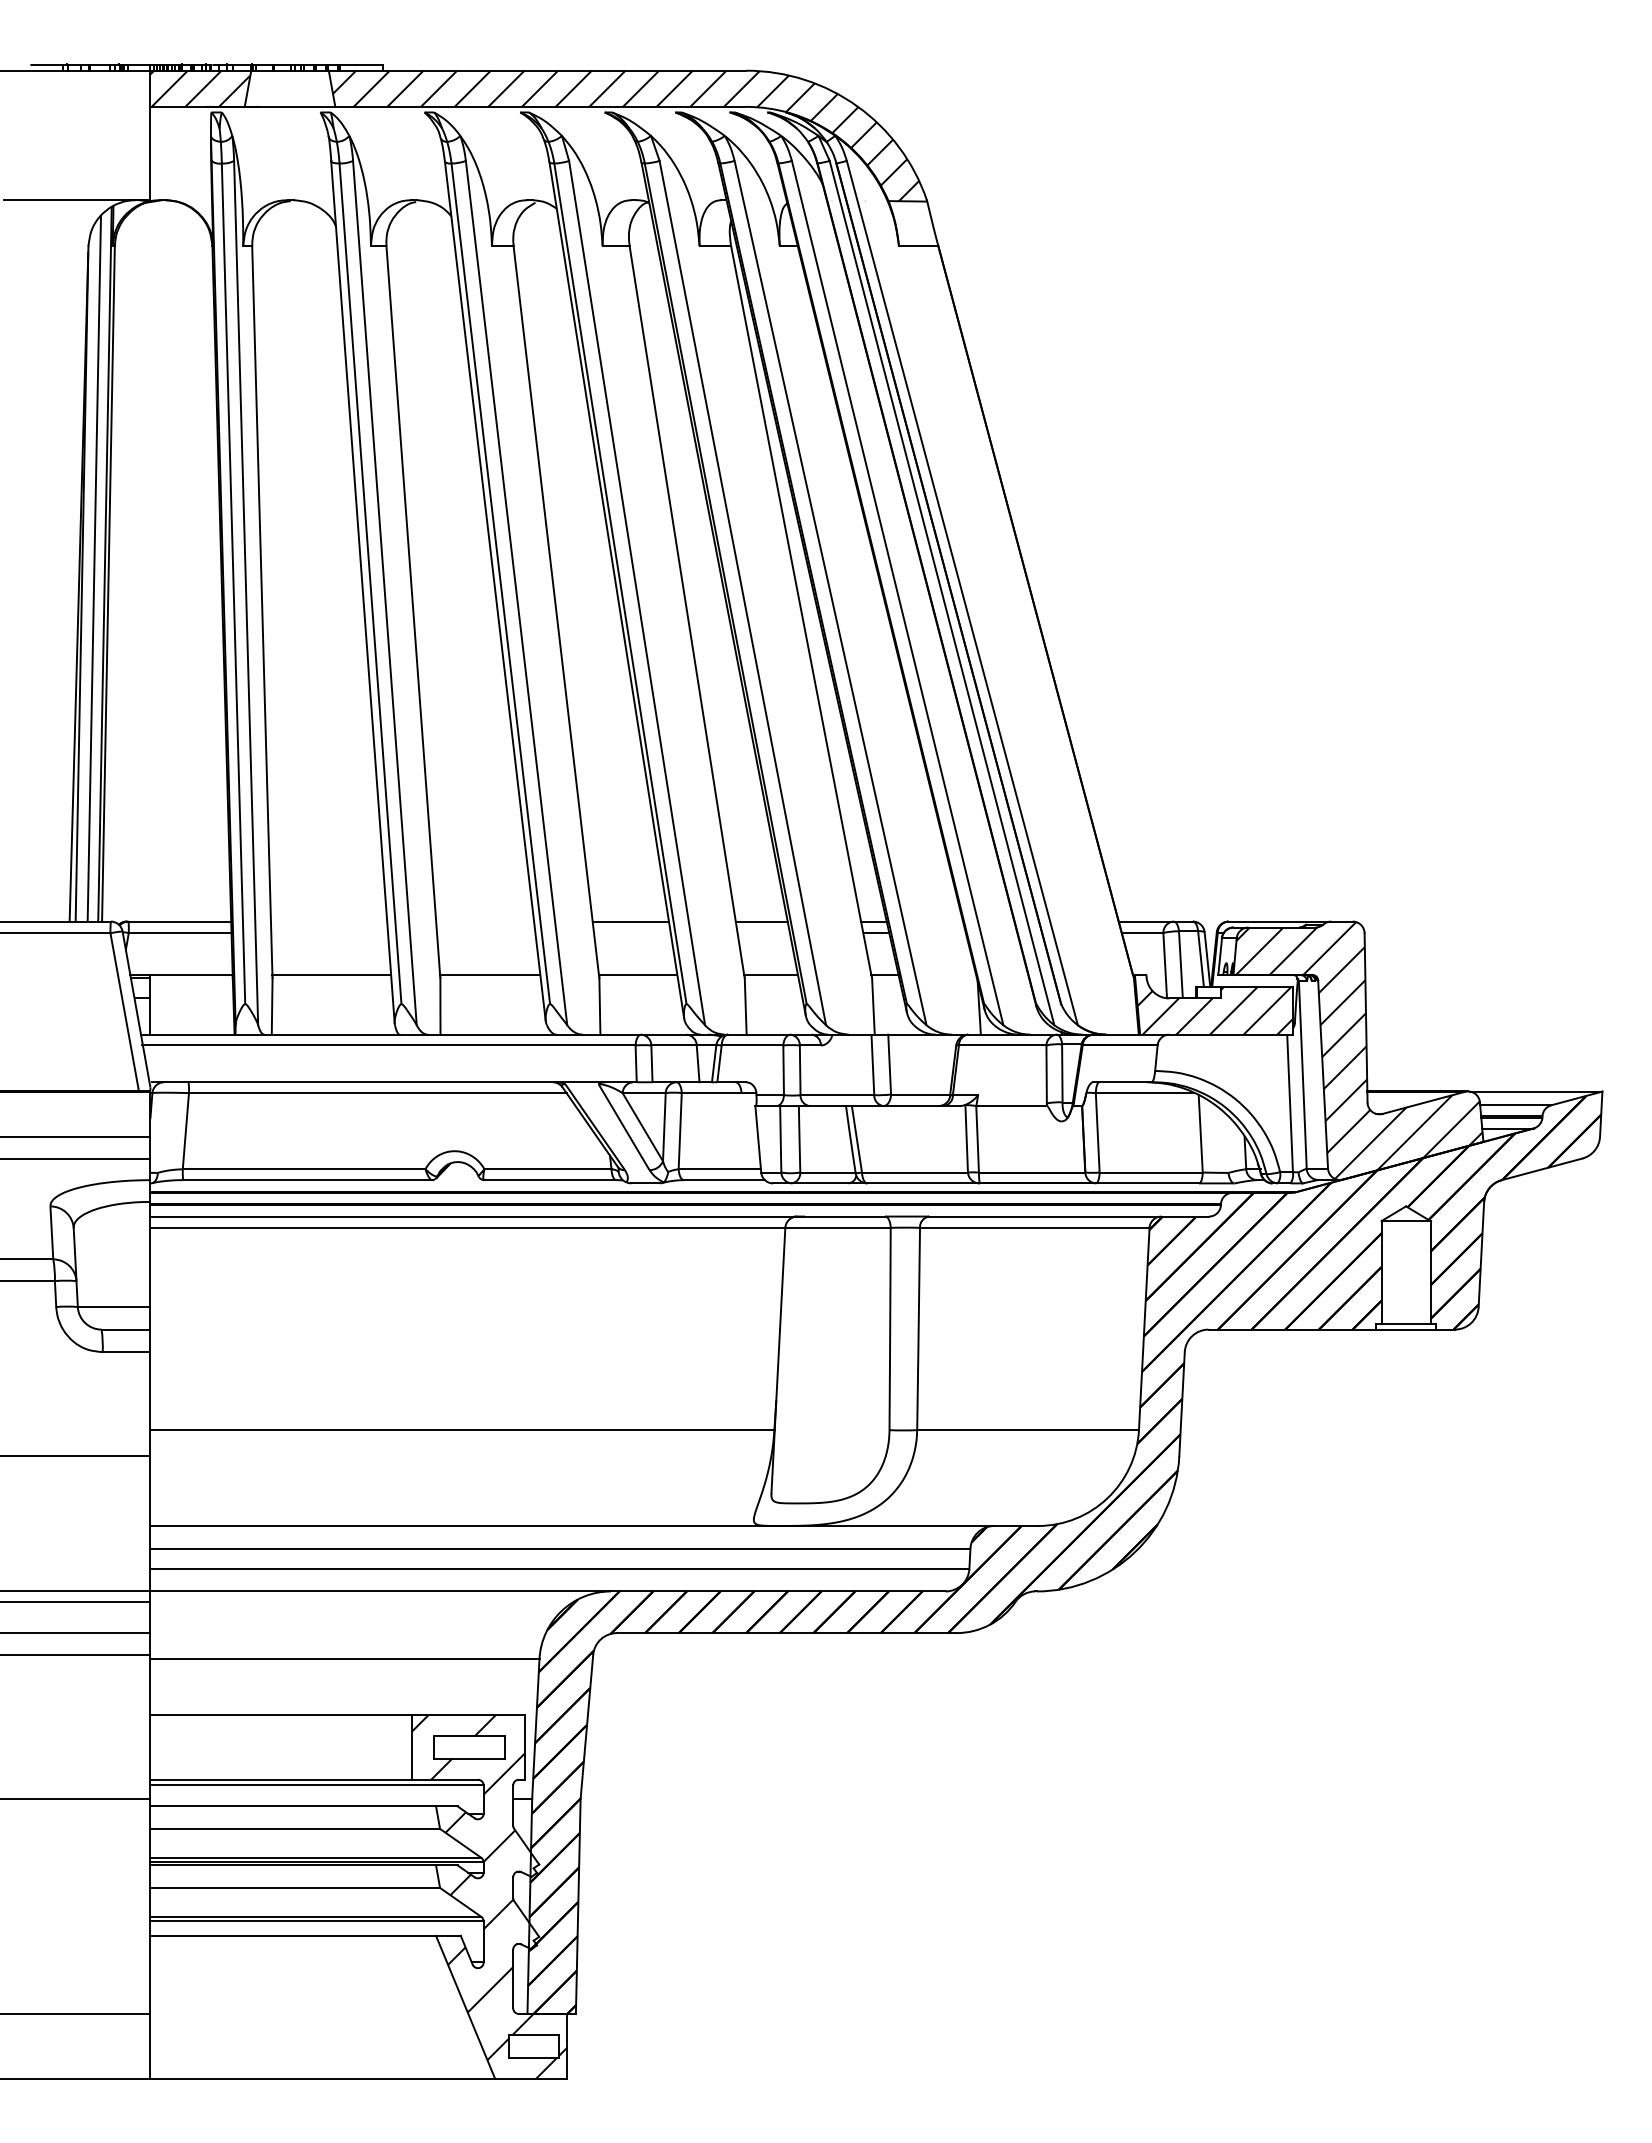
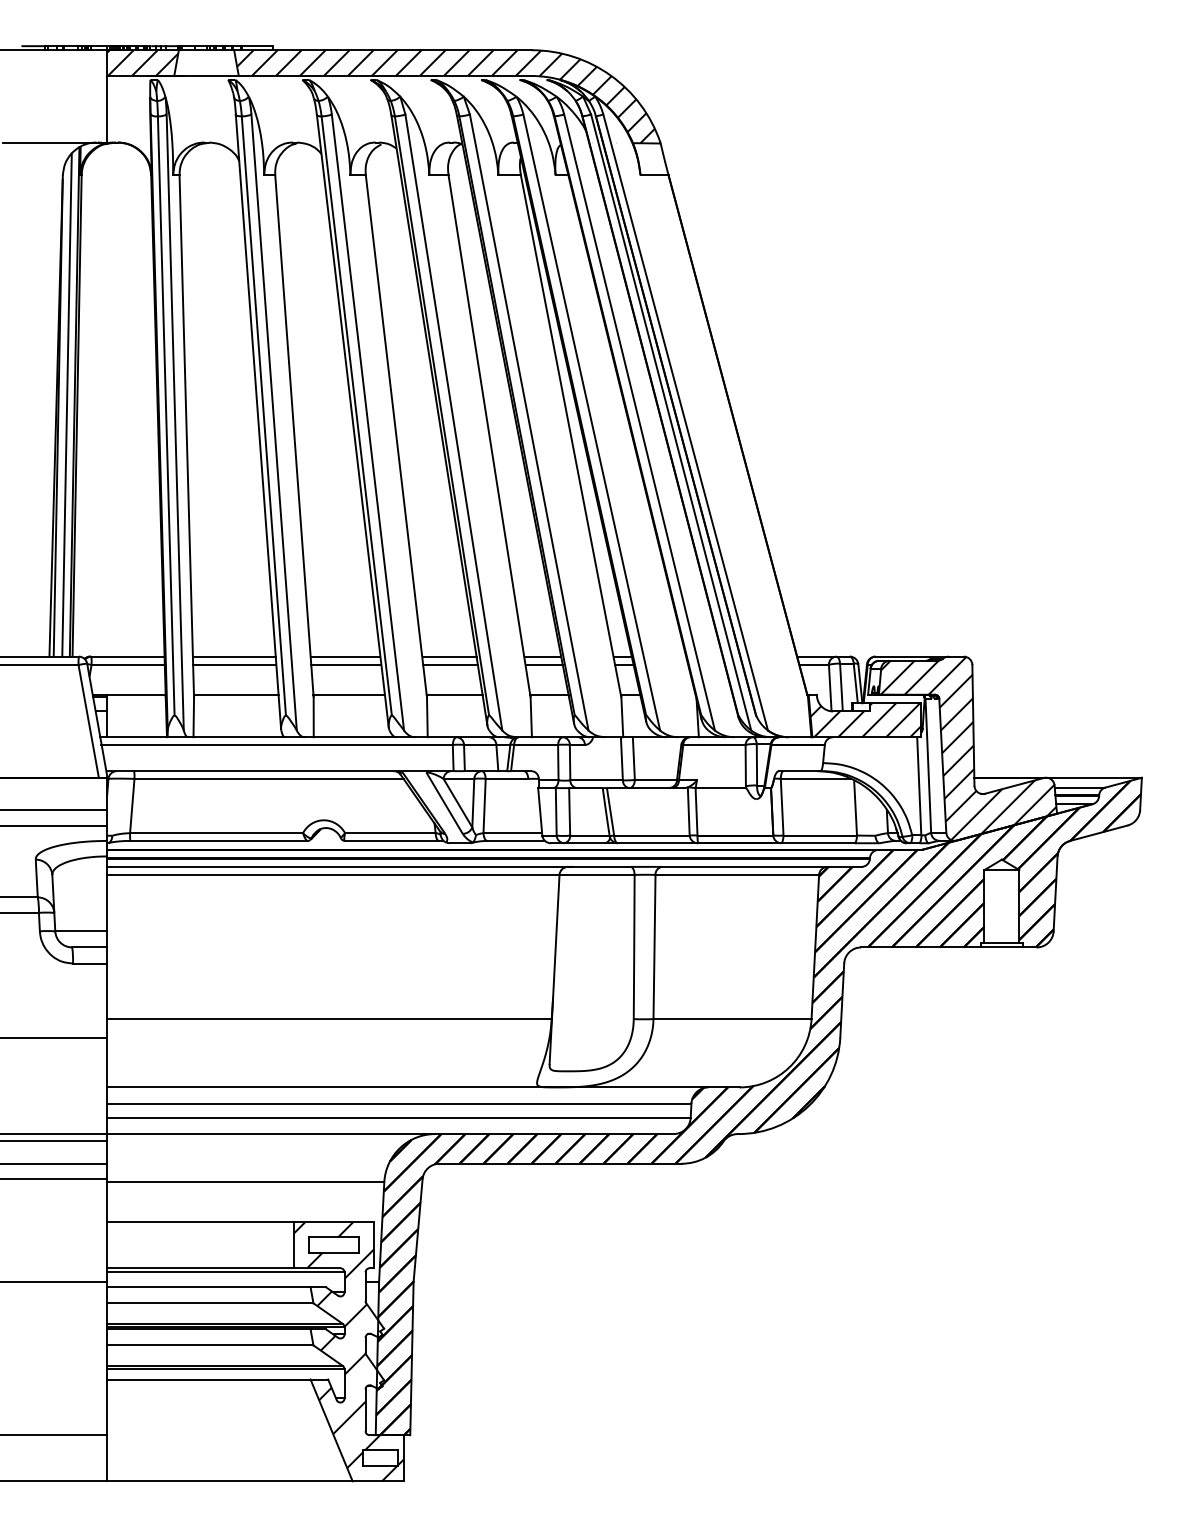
line: (329, 921) -> (234, 656), added
line: (485, 921) -> (345, 656), added
line: (329, 933) -> (234, 665), added
line: (486, 933) -> (346, 665), added
line: (632, 933) -> (450, 665), added
line: (763, 933) -> (543, 665), added

